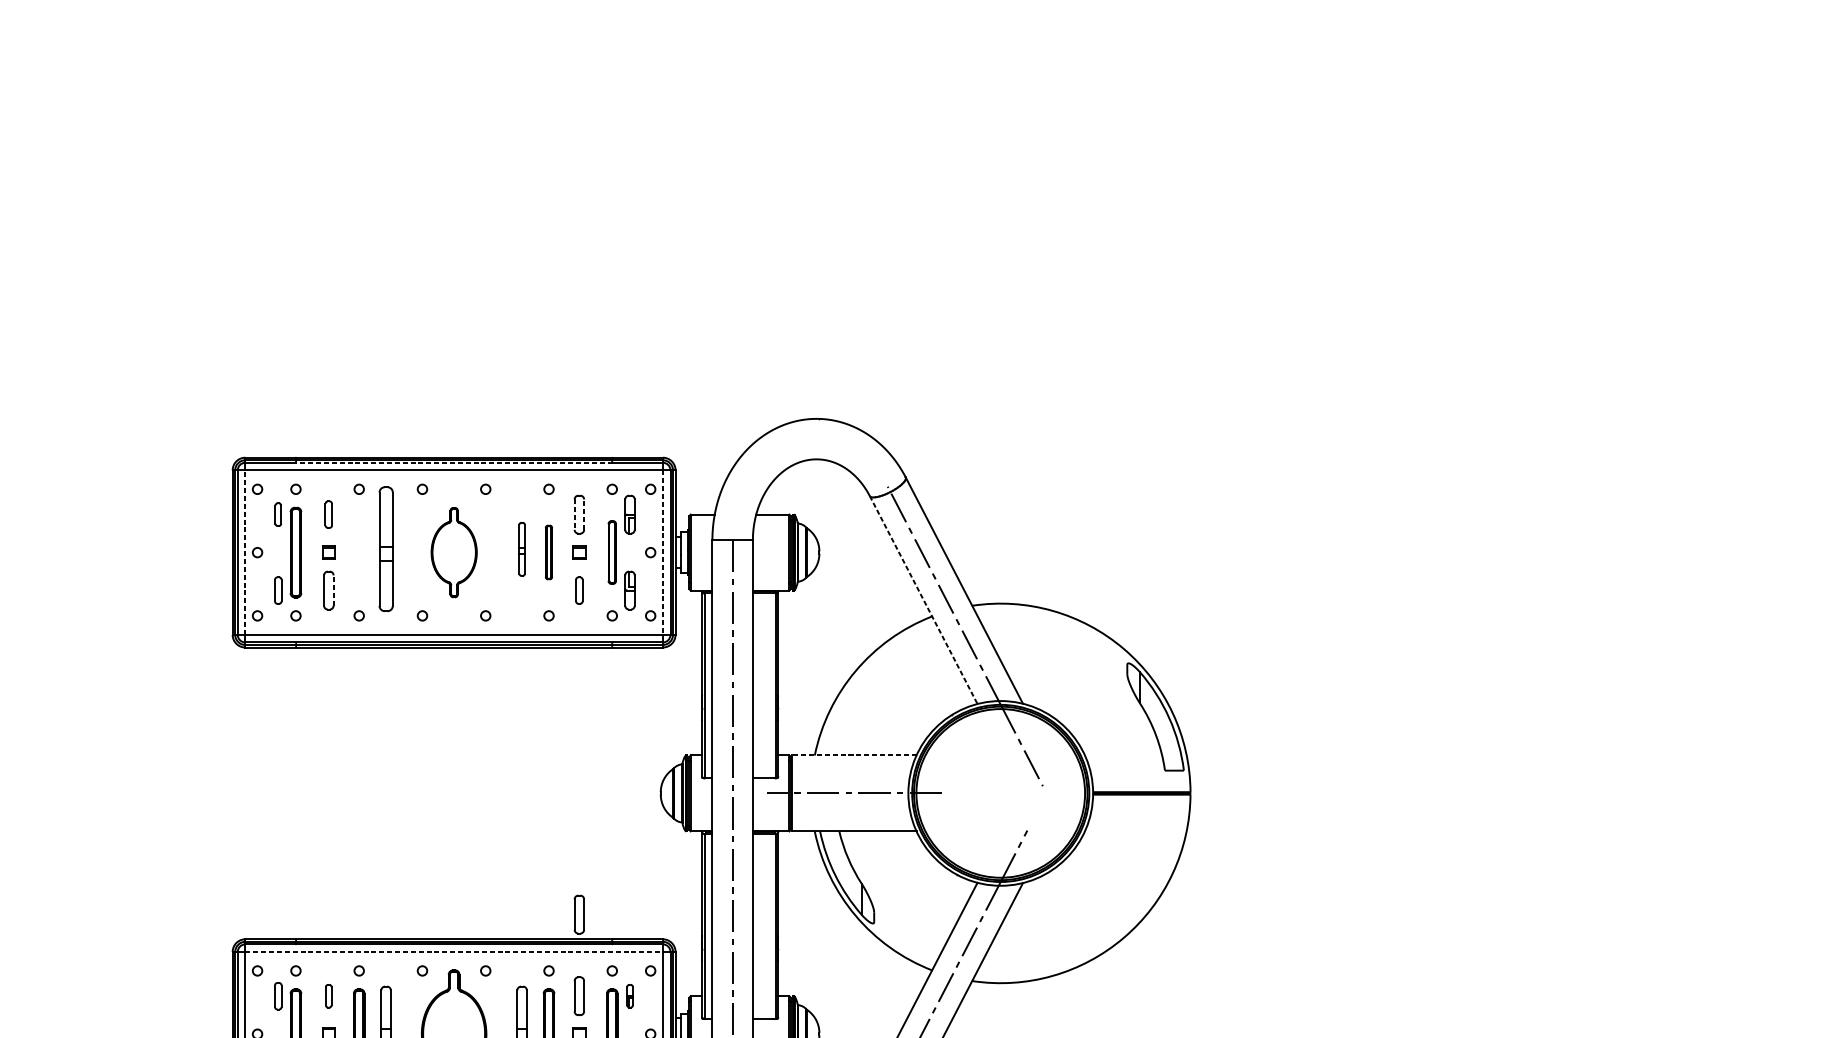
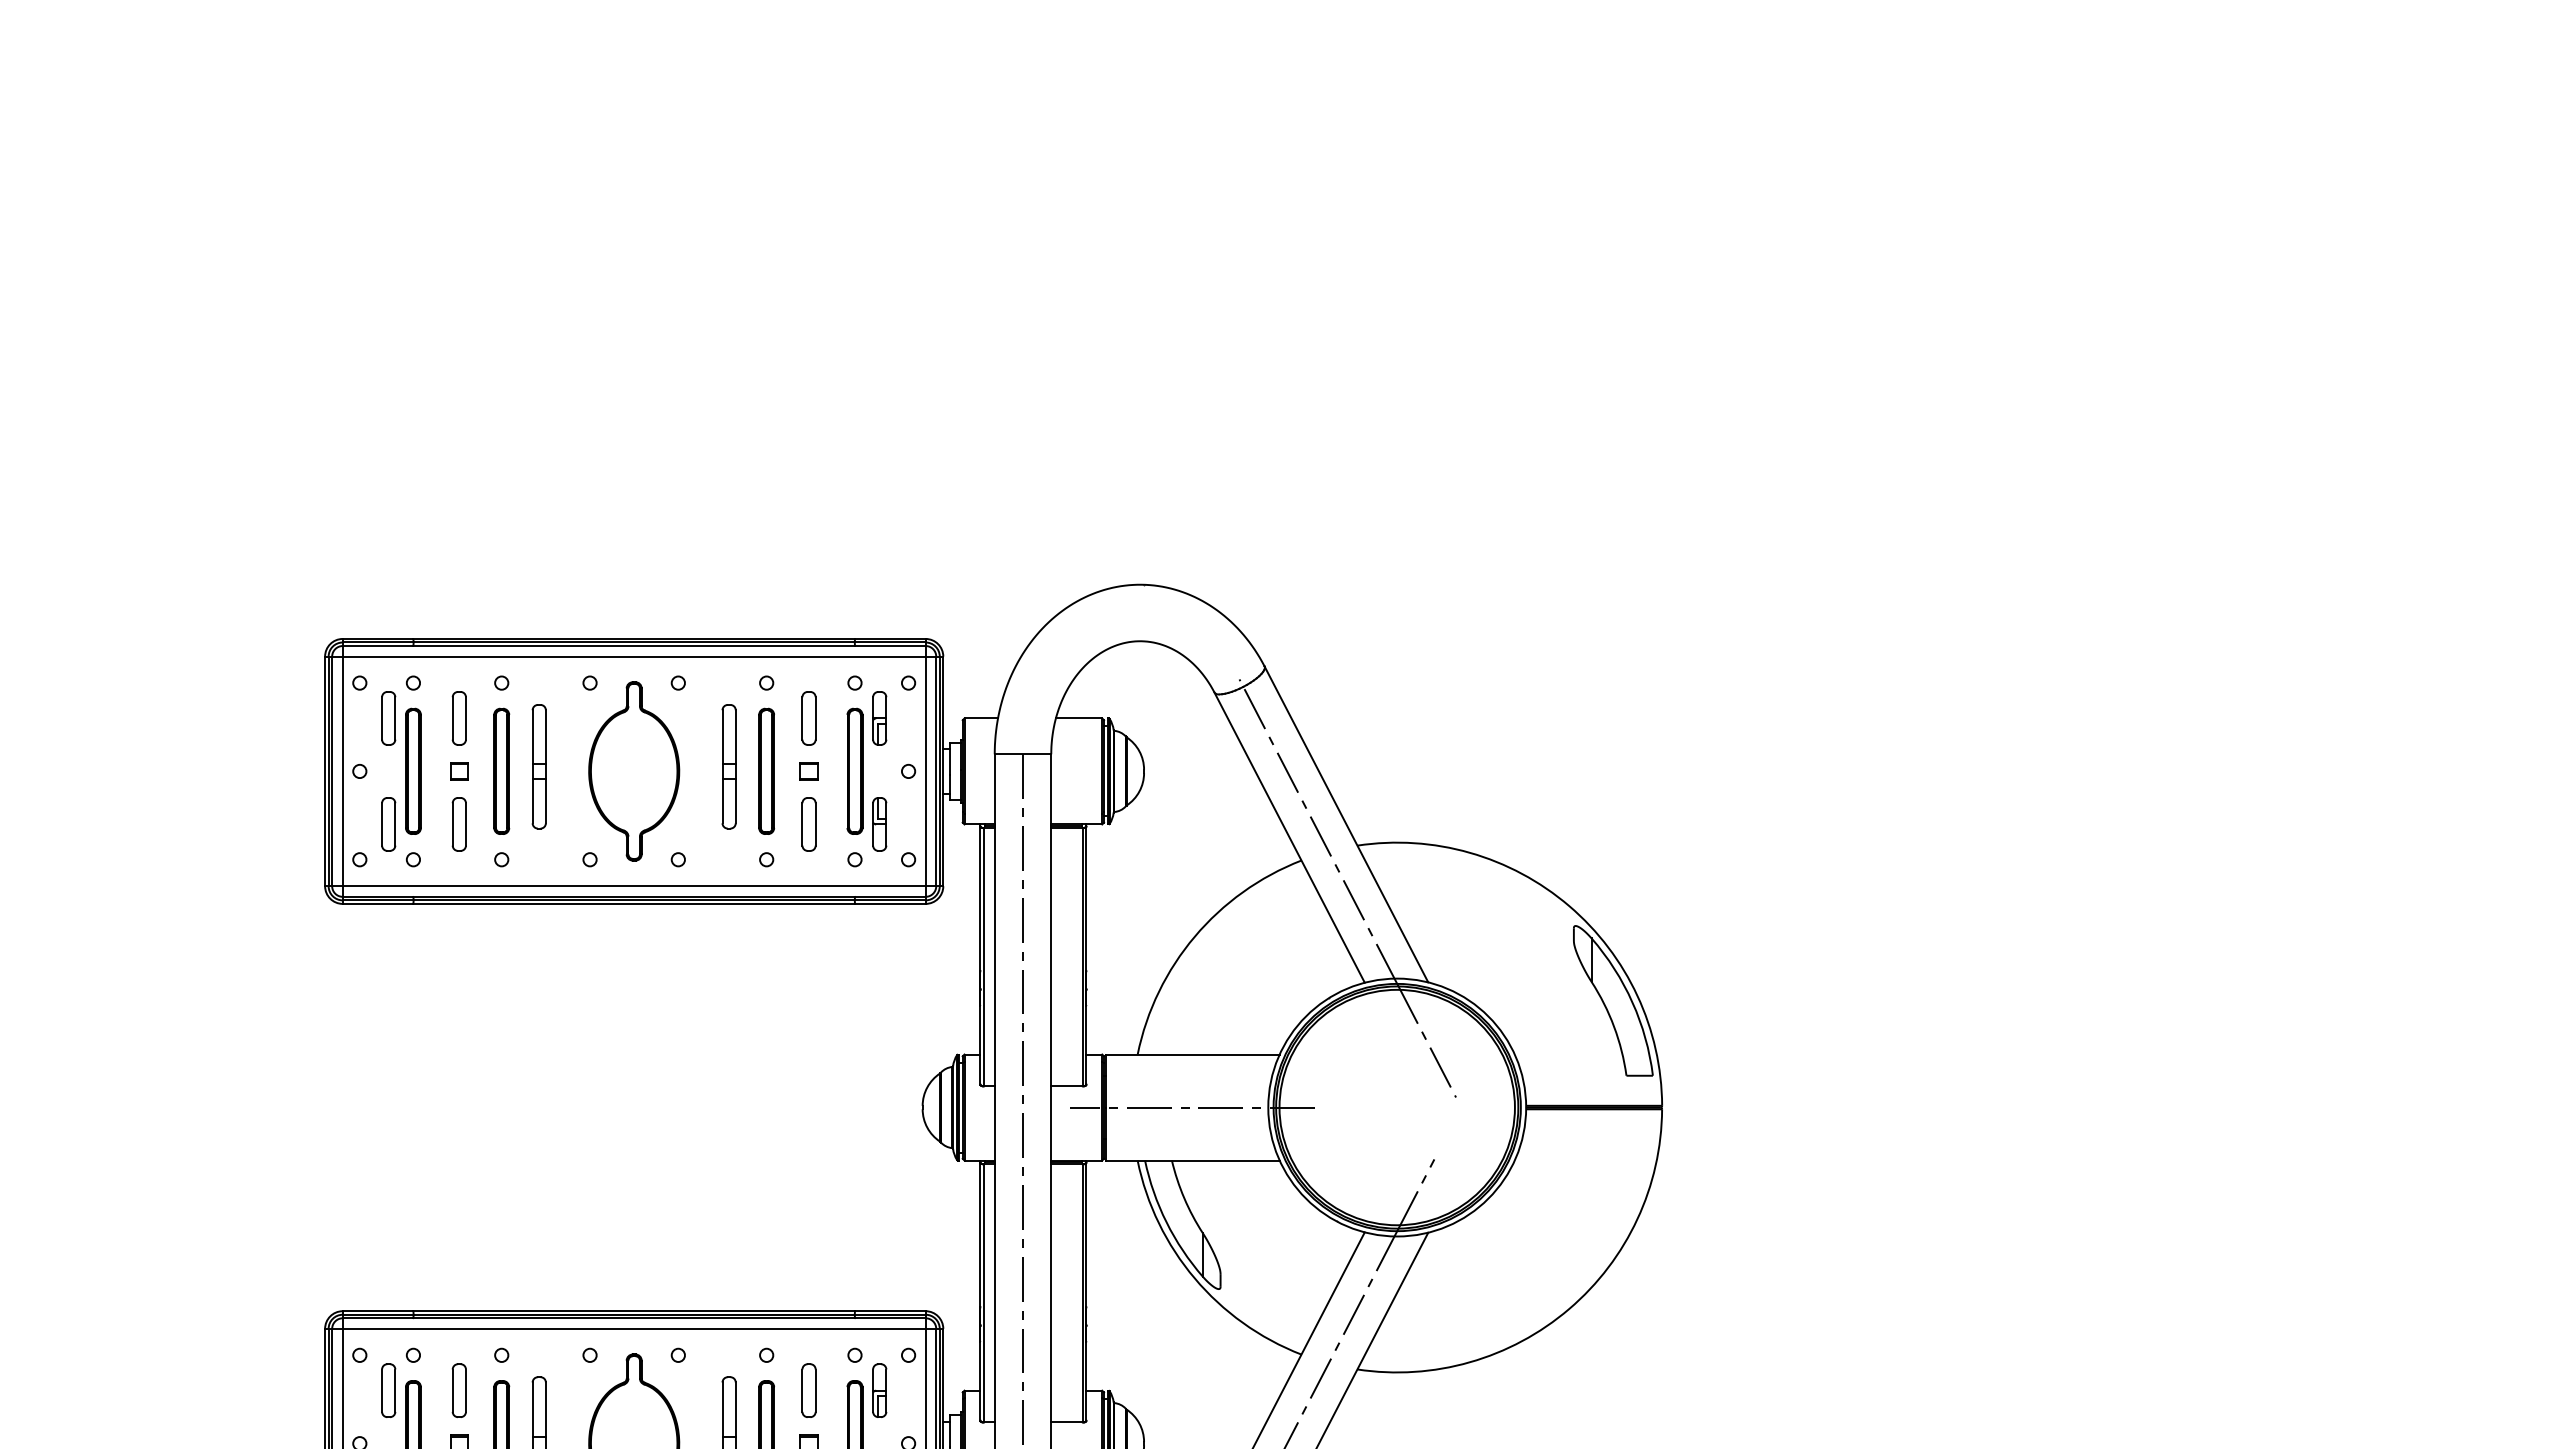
line: (453, 463) -> (633, 646), dashed -> solid
line: (584, 513) -> (815, 717), dashed -> solid
part: (278, 514) -> (388, 718), size x1.67
part: (328, 514) -> (458, 718), size x1.43
line: (574, 514) -> (802, 718), dashed -> solid
part: (385, 549) -> (538, 766), size x0.71
part: (521, 549) -> (728, 766), size x1.67
part: (359, 551) -> (501, 770), added
part: (548, 551) -> (766, 770), size x1.67
part: (611, 551) -> (854, 770), size x1.43
line: (245, 552) -> (342, 771), dashed -> solid
part: (454, 552) -> (634, 771), size x1.43
line: (662, 552) -> (925, 771), dashed -> solid
line: (333, 589) -> (465, 823), dashed -> solid
part: (278, 590) -> (388, 824), size x1.43
part: (578, 590) -> (808, 824), size x1.43
line: (923, 600) -> (1289, 838), dashed -> solid
line: (854, 755) -> (1192, 1054), dashed -> solid
part: (578, 914) -> (808, 1276), removed
line: (454, 951) -> (634, 1328), dashed -> solid
part: (278, 996) -> (388, 1390), size x1.43
part: (328, 996) -> (458, 1390), size x1.67
part: (629, 996) -> (879, 1390), size x1.67

